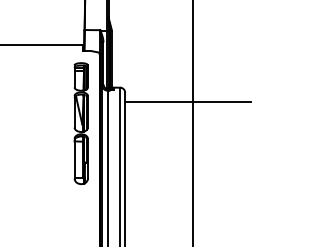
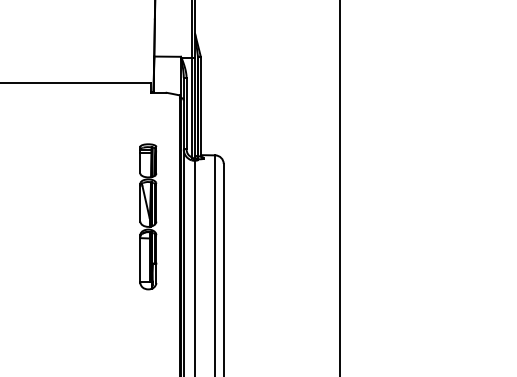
line: (187, 101) -> (330, 178), removed
part: (80, 123) -> (147, 216), size x0.7

